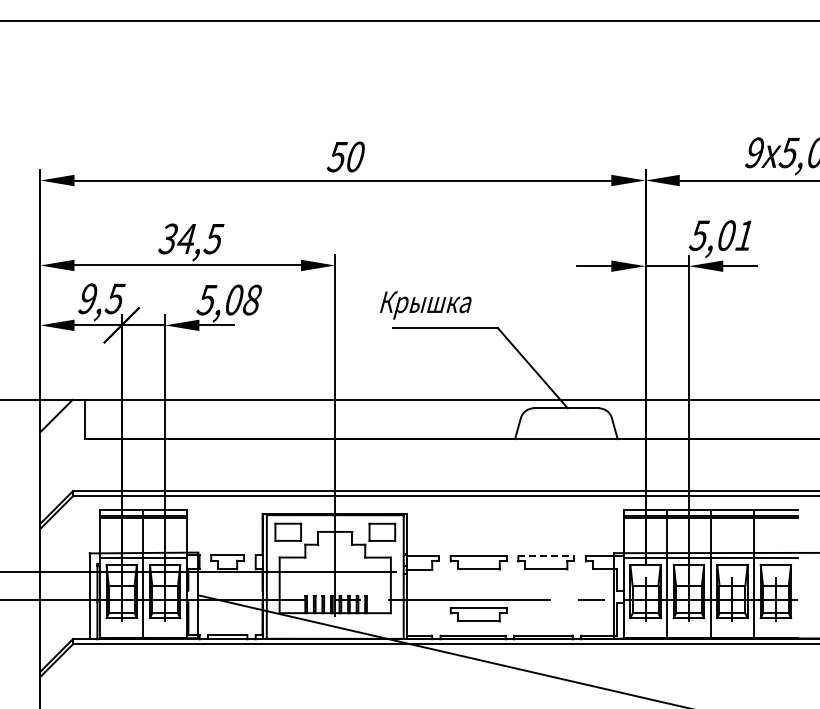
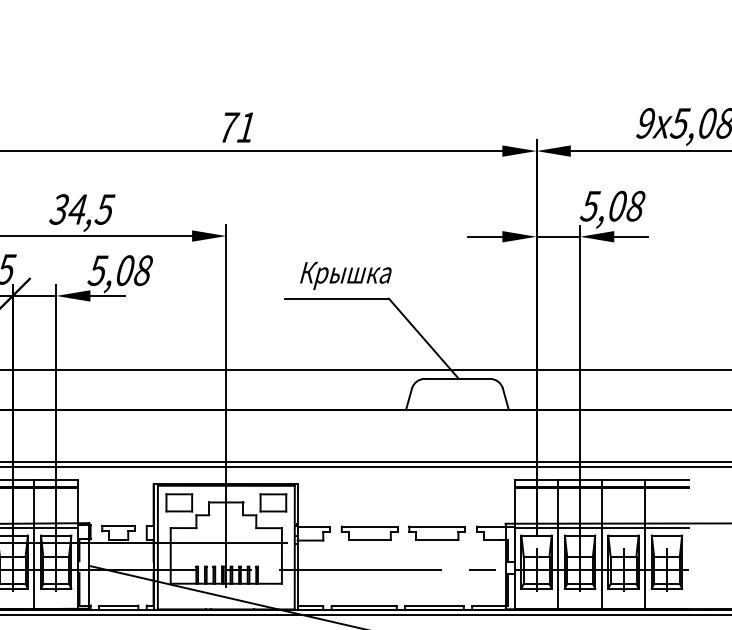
text: (345, 156) -> (236, 127), 50 -> 71
text: (744, 235) -> (635, 206), 5,01 -> 5,08
text: (425, 305) -> (345, 276), moved
line: (546, 556) -> (437, 527), dashed -> solid
part: (478, 614) -> (369, 585), removed

